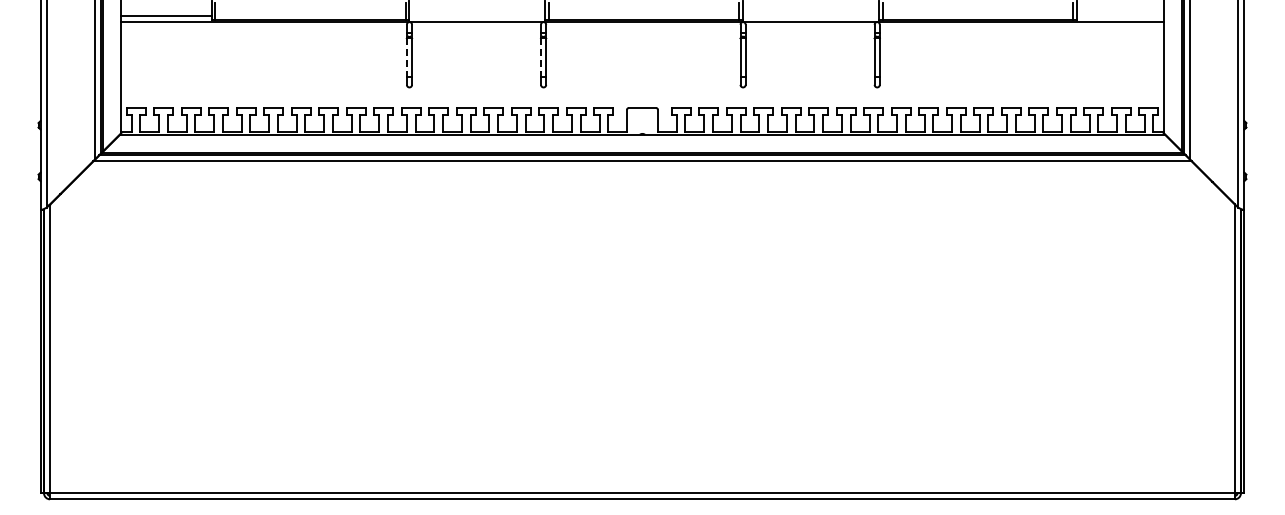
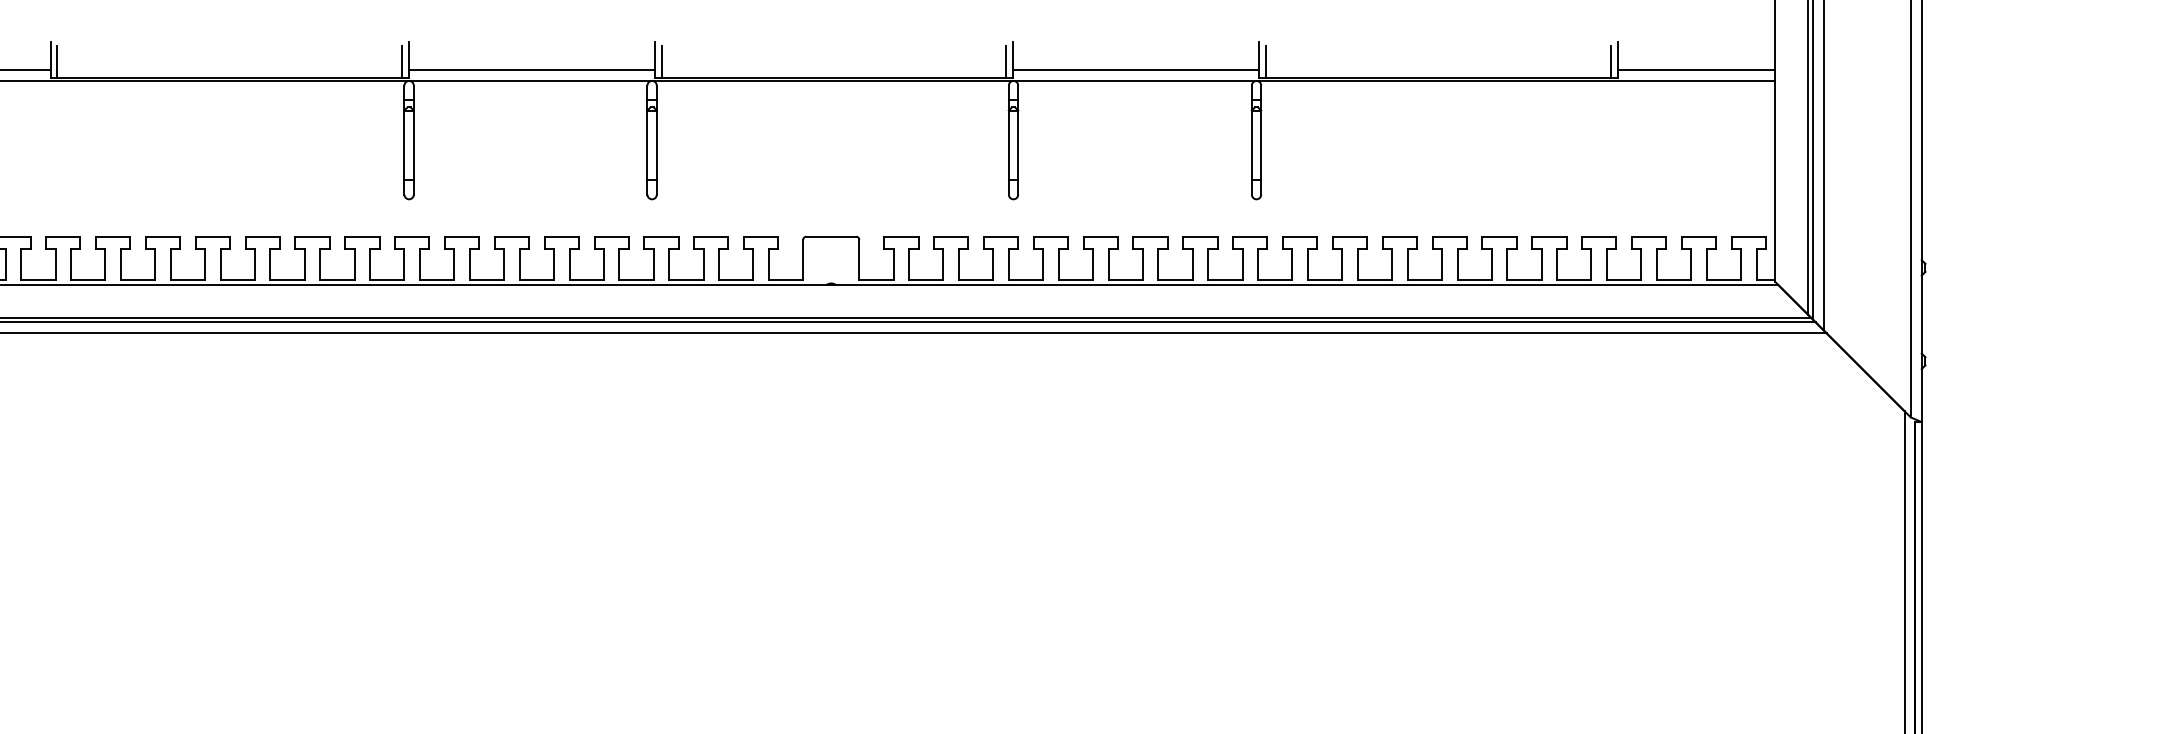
line: (477, 16) -> (532, 70), added
line: (810, 16) -> (1135, 70), added
line: (1119, 16) -> (1695, 70), added
line: (406, 58) -> (403, 146), dashed -> solid
line: (541, 58) -> (648, 146), dashed -> solid

